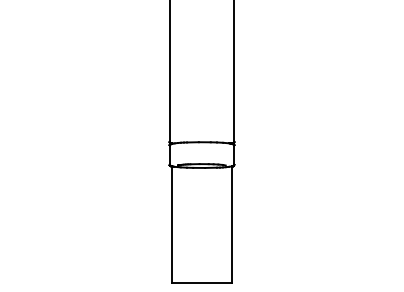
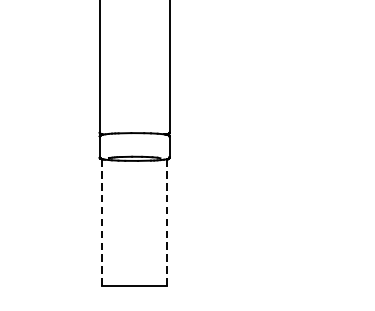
line: (232, 224) -> (167, 222), solid -> dashed
line: (171, 225) -> (101, 223), solid -> dashed

